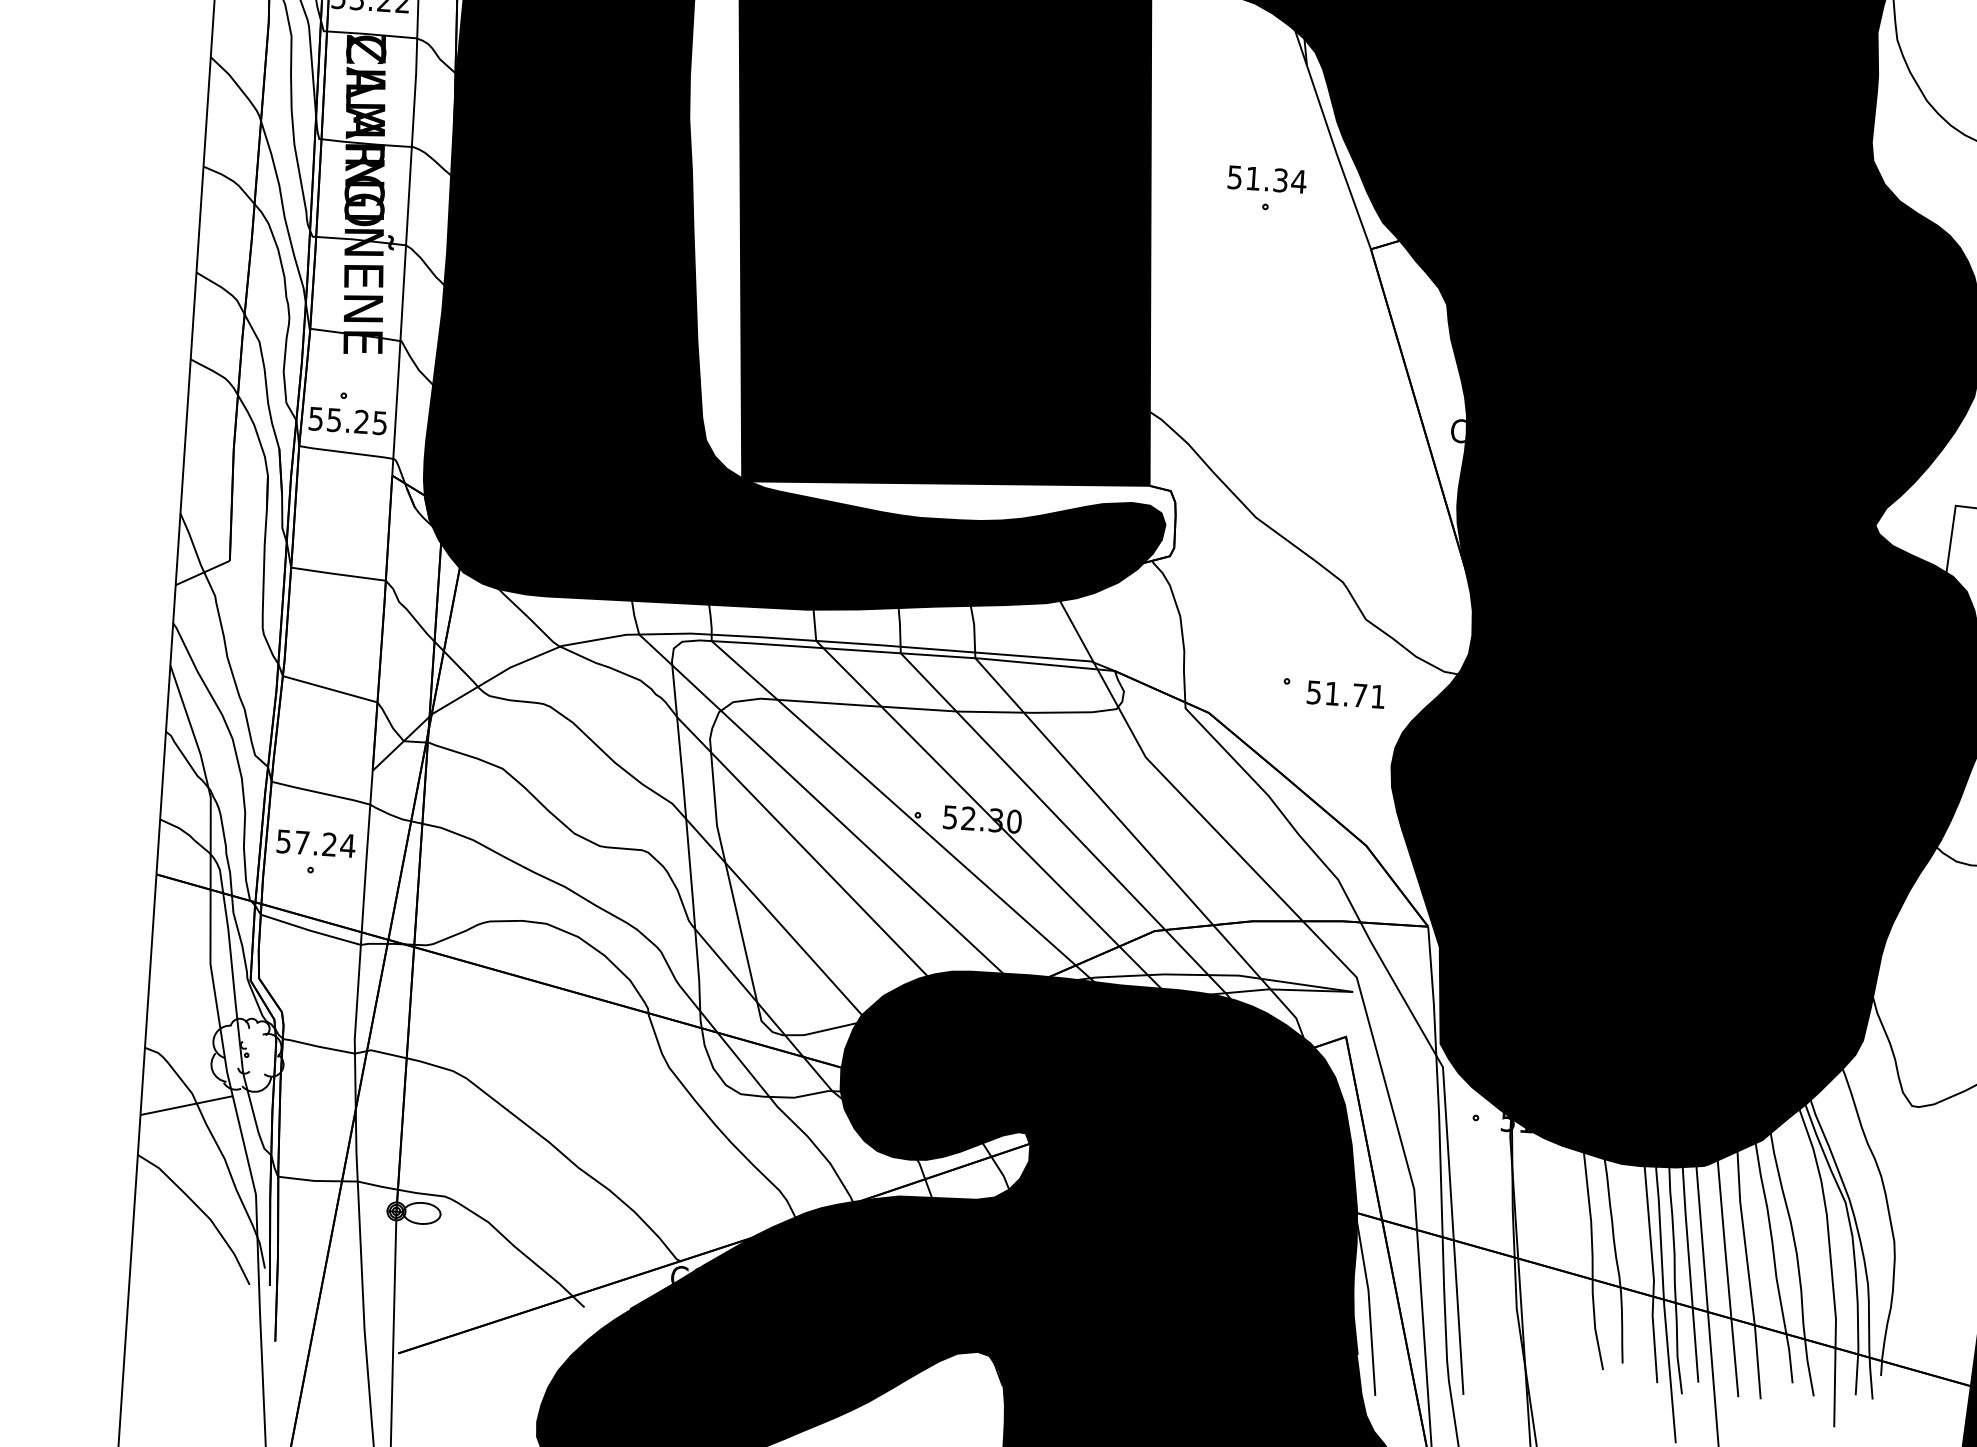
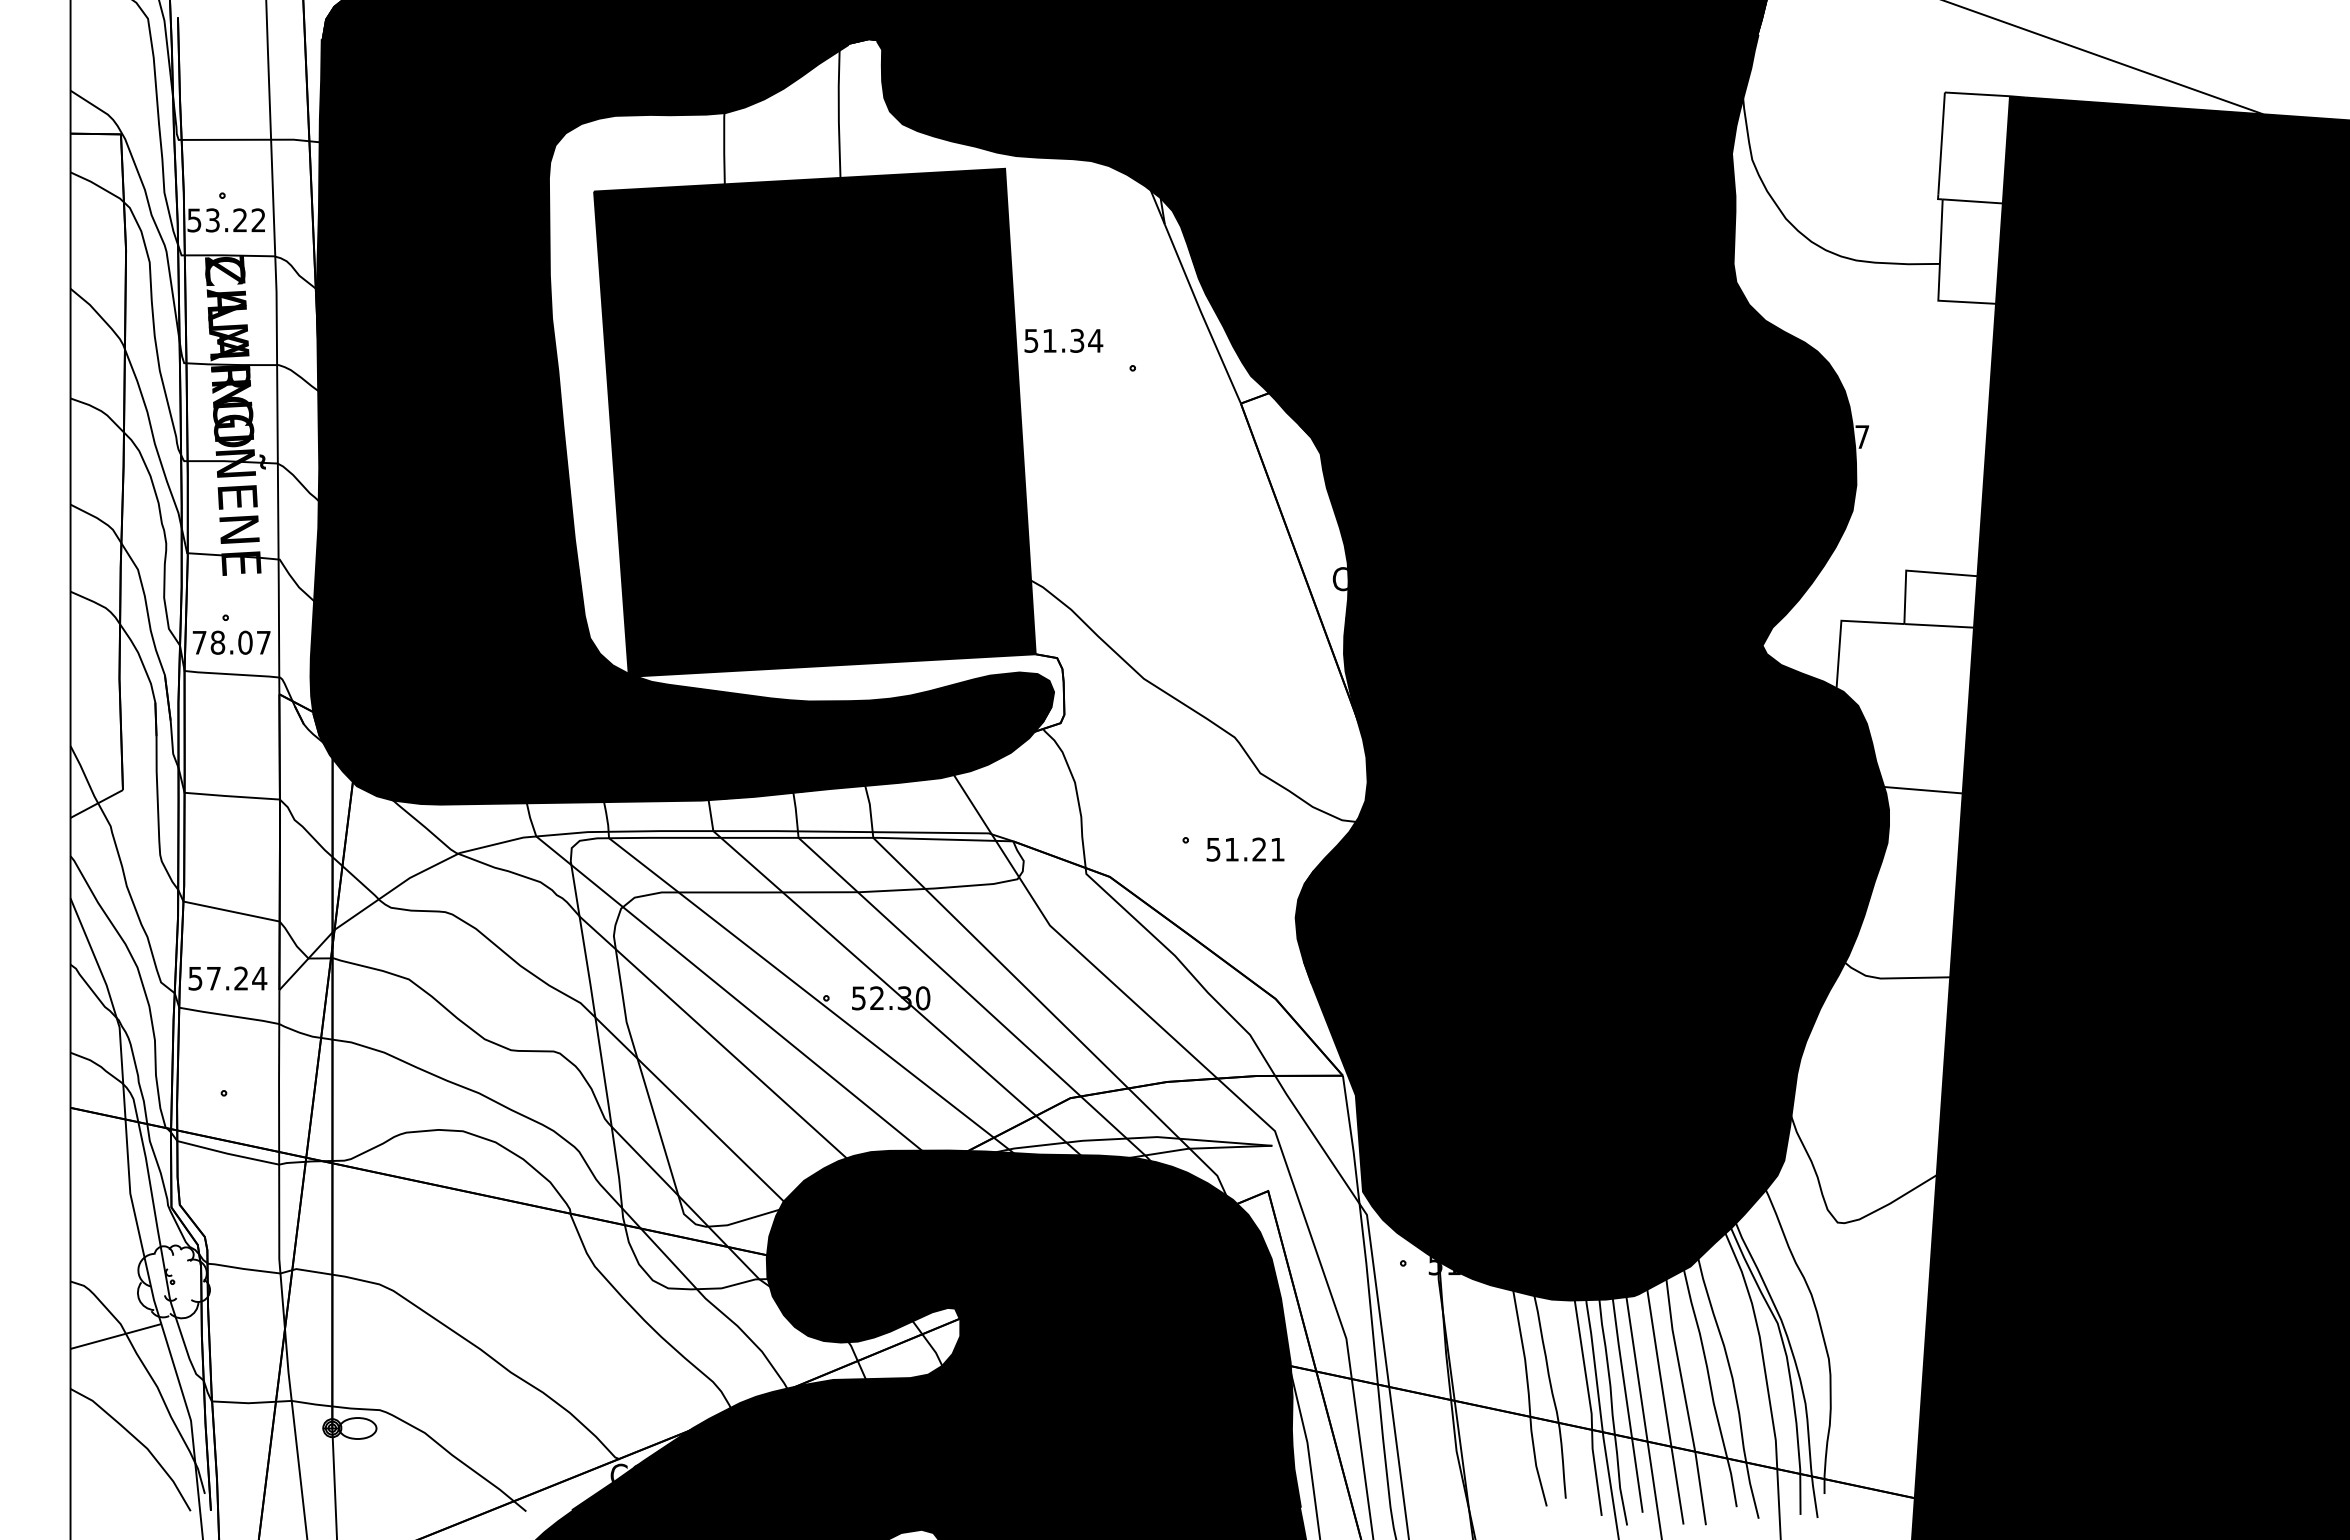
text: (1266, 179) -> (1063, 340), moved
text: (347, 420) -> (231, 642), 55.25 -> 78.07
text: (1359, 695) -> (1259, 849), 51.71 -> 51.21
text: (315, 843) -> (227, 978), moved

